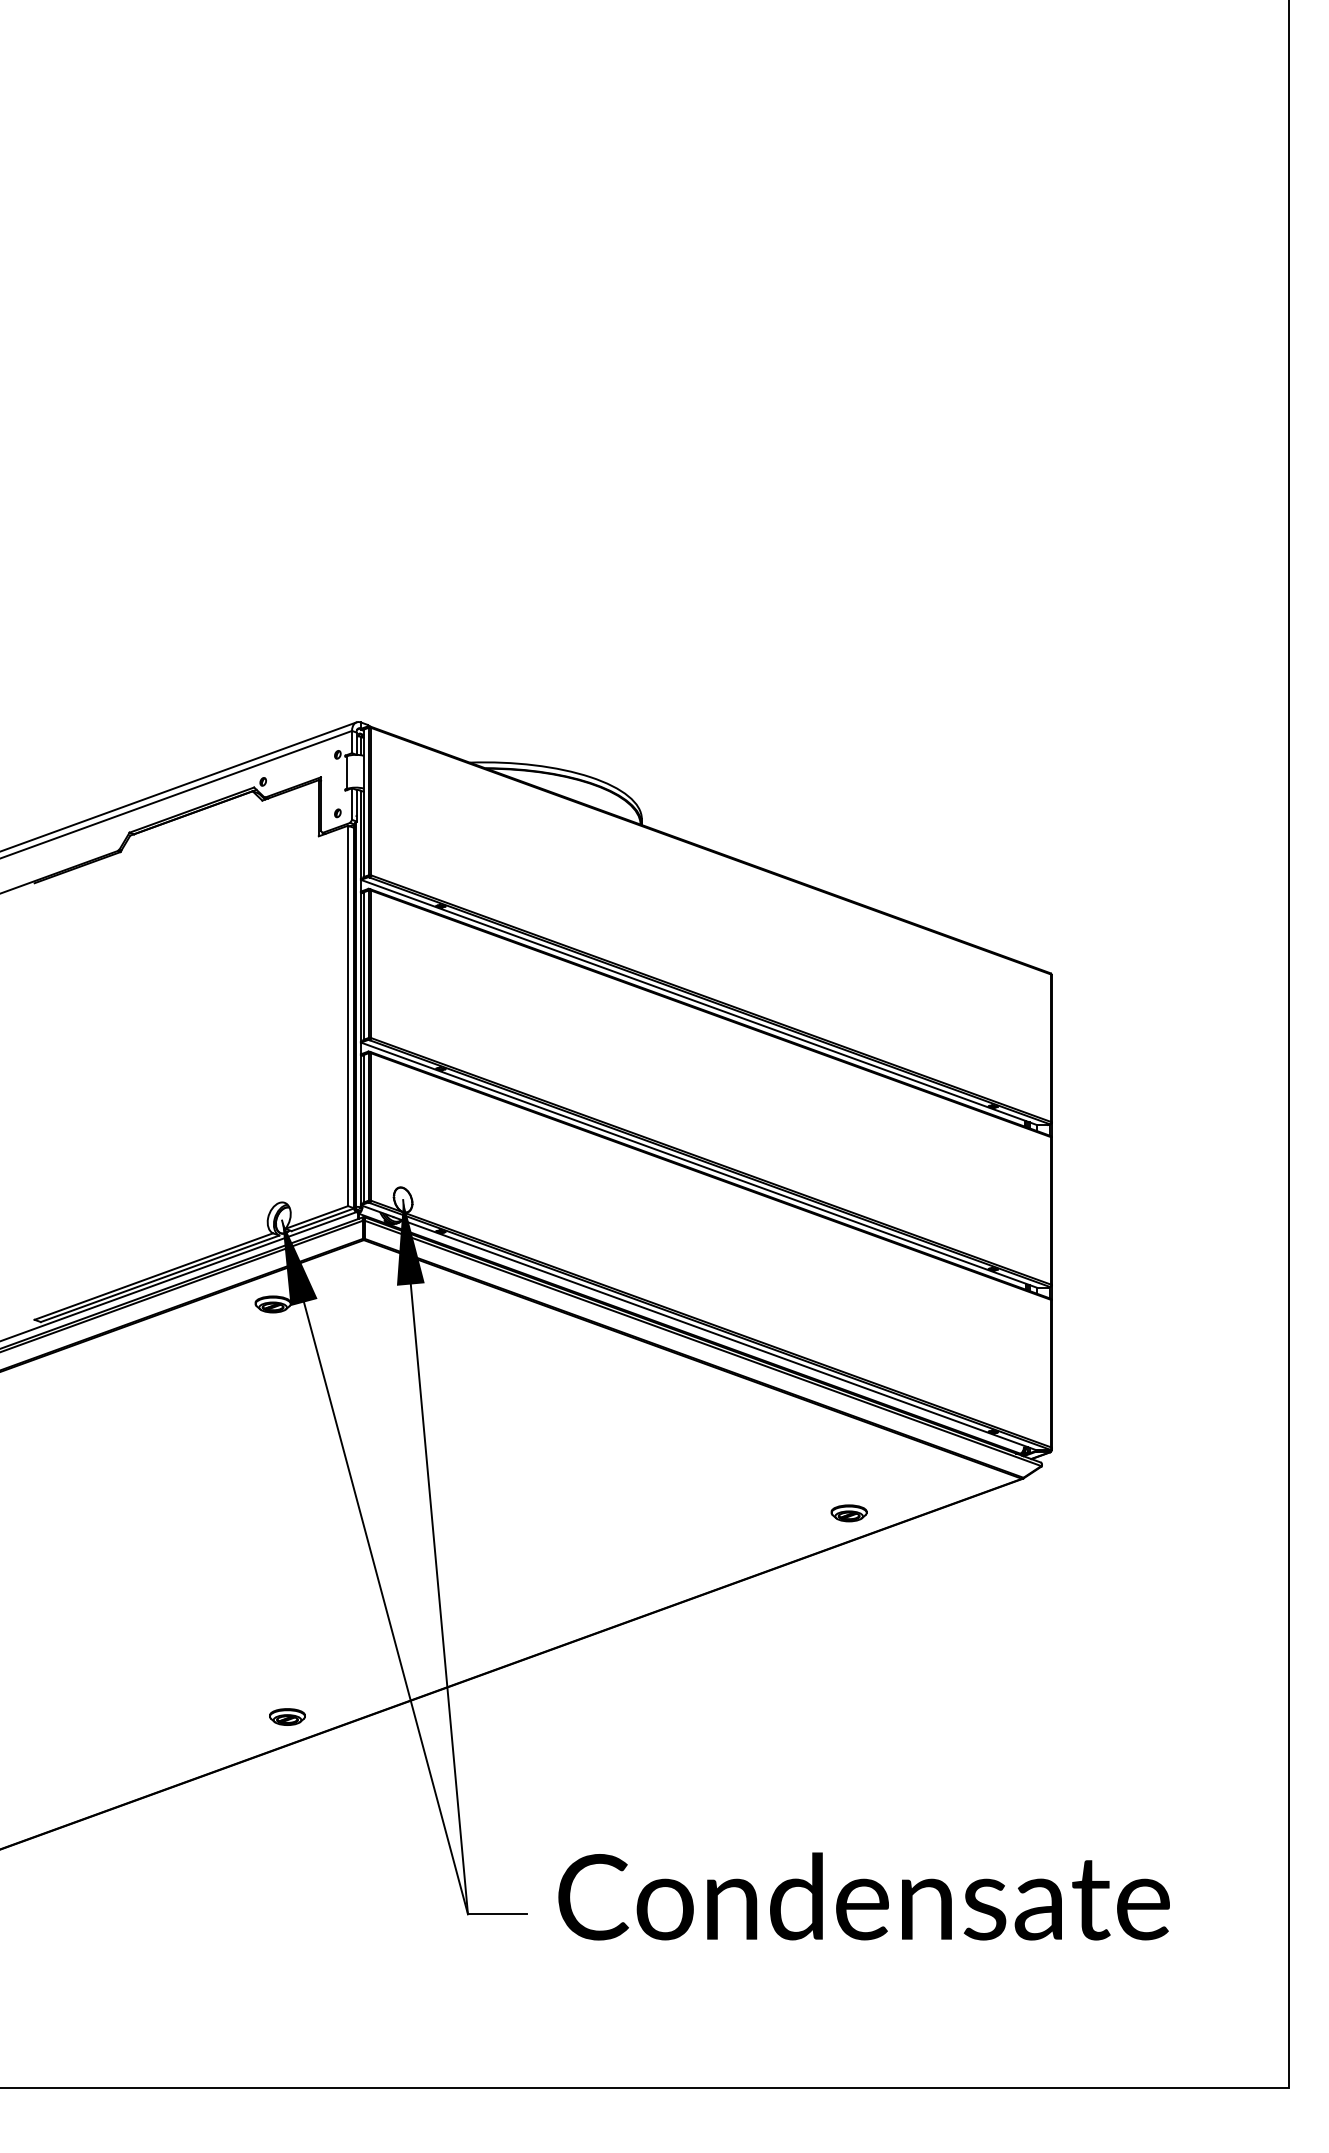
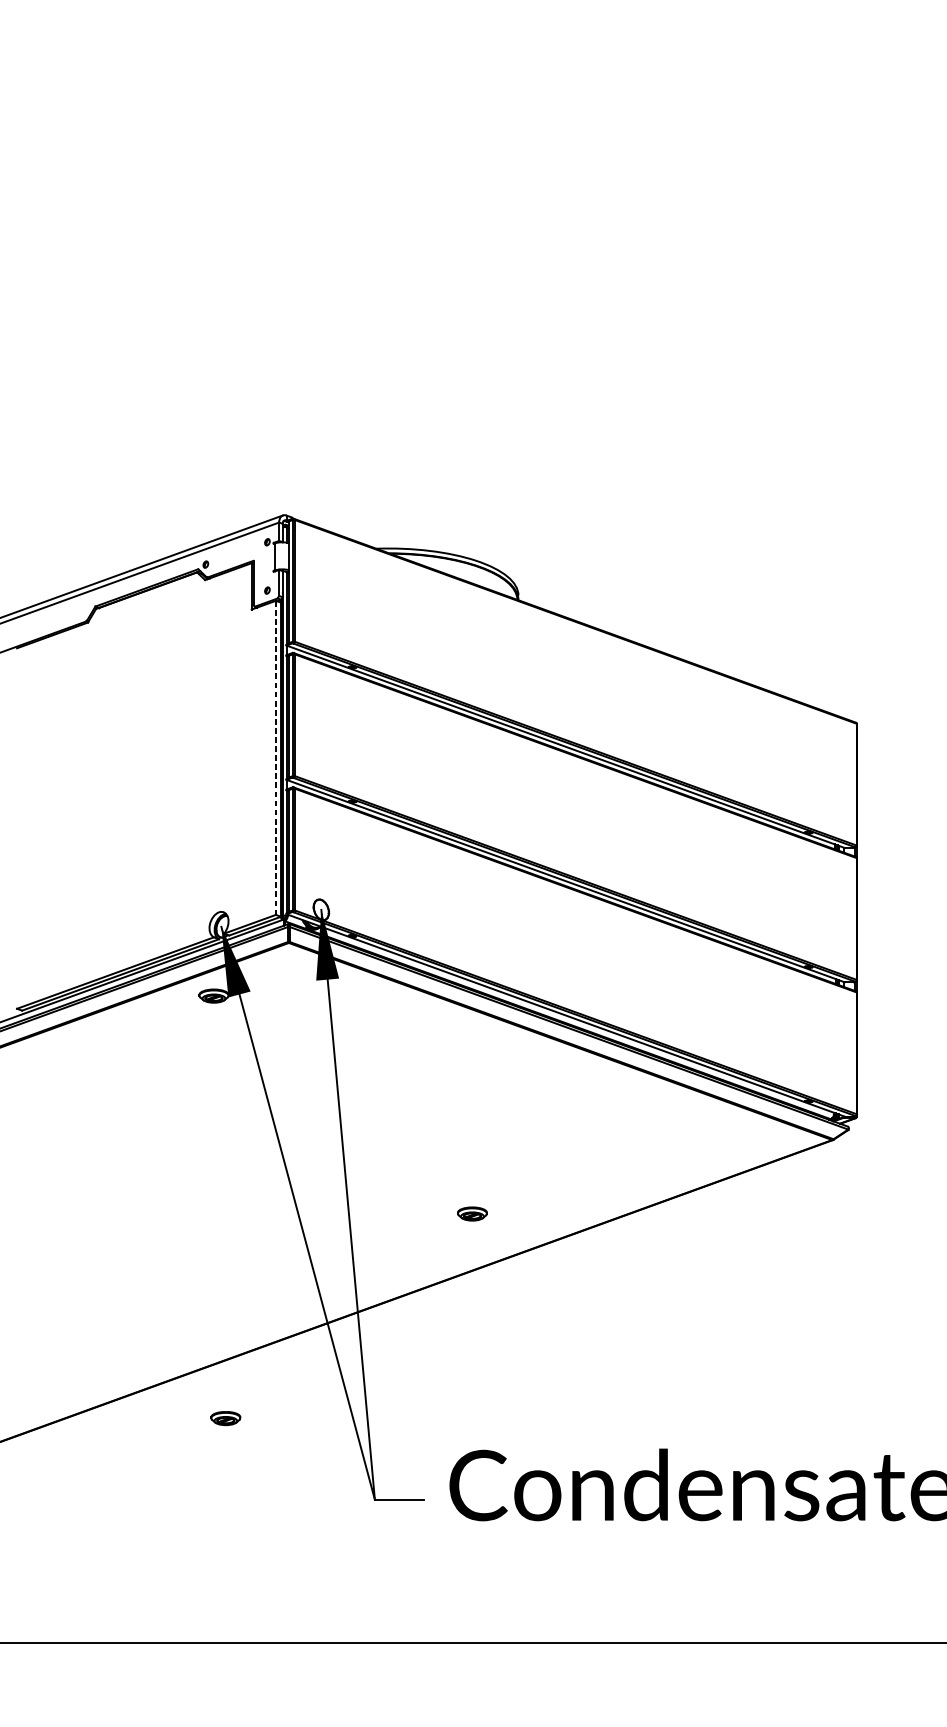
line: (348, 1016) -> (276, 758), solid -> dashed
part: (848, 1513) -> (471, 1214), moved
part: (287, 1716) -> (225, 1418), moved

